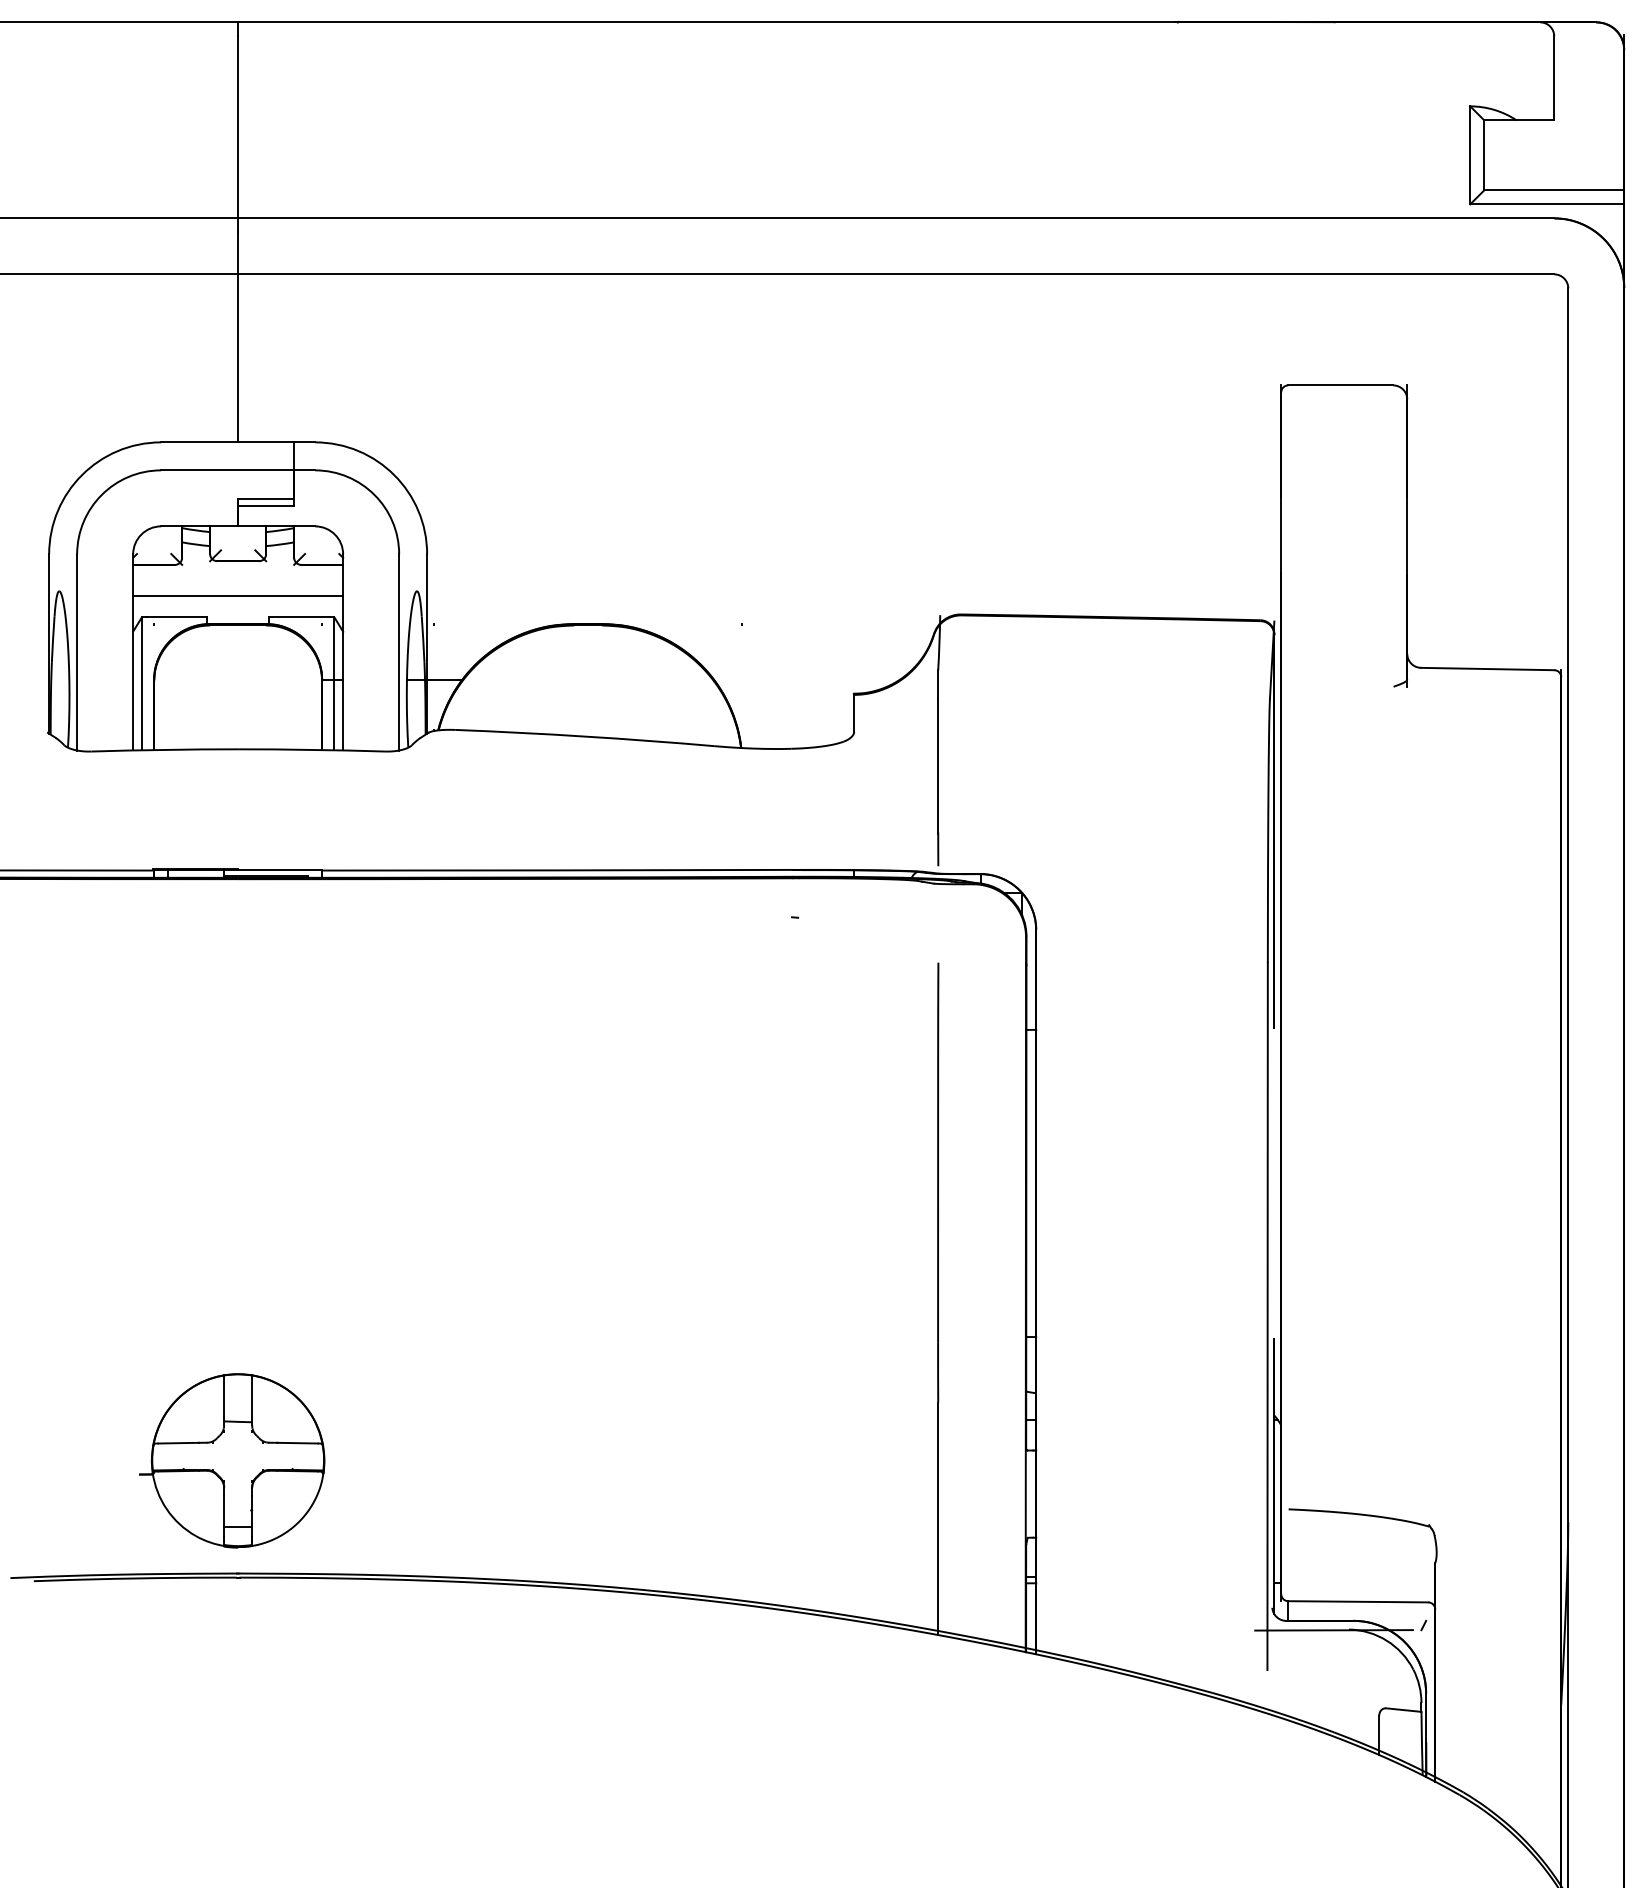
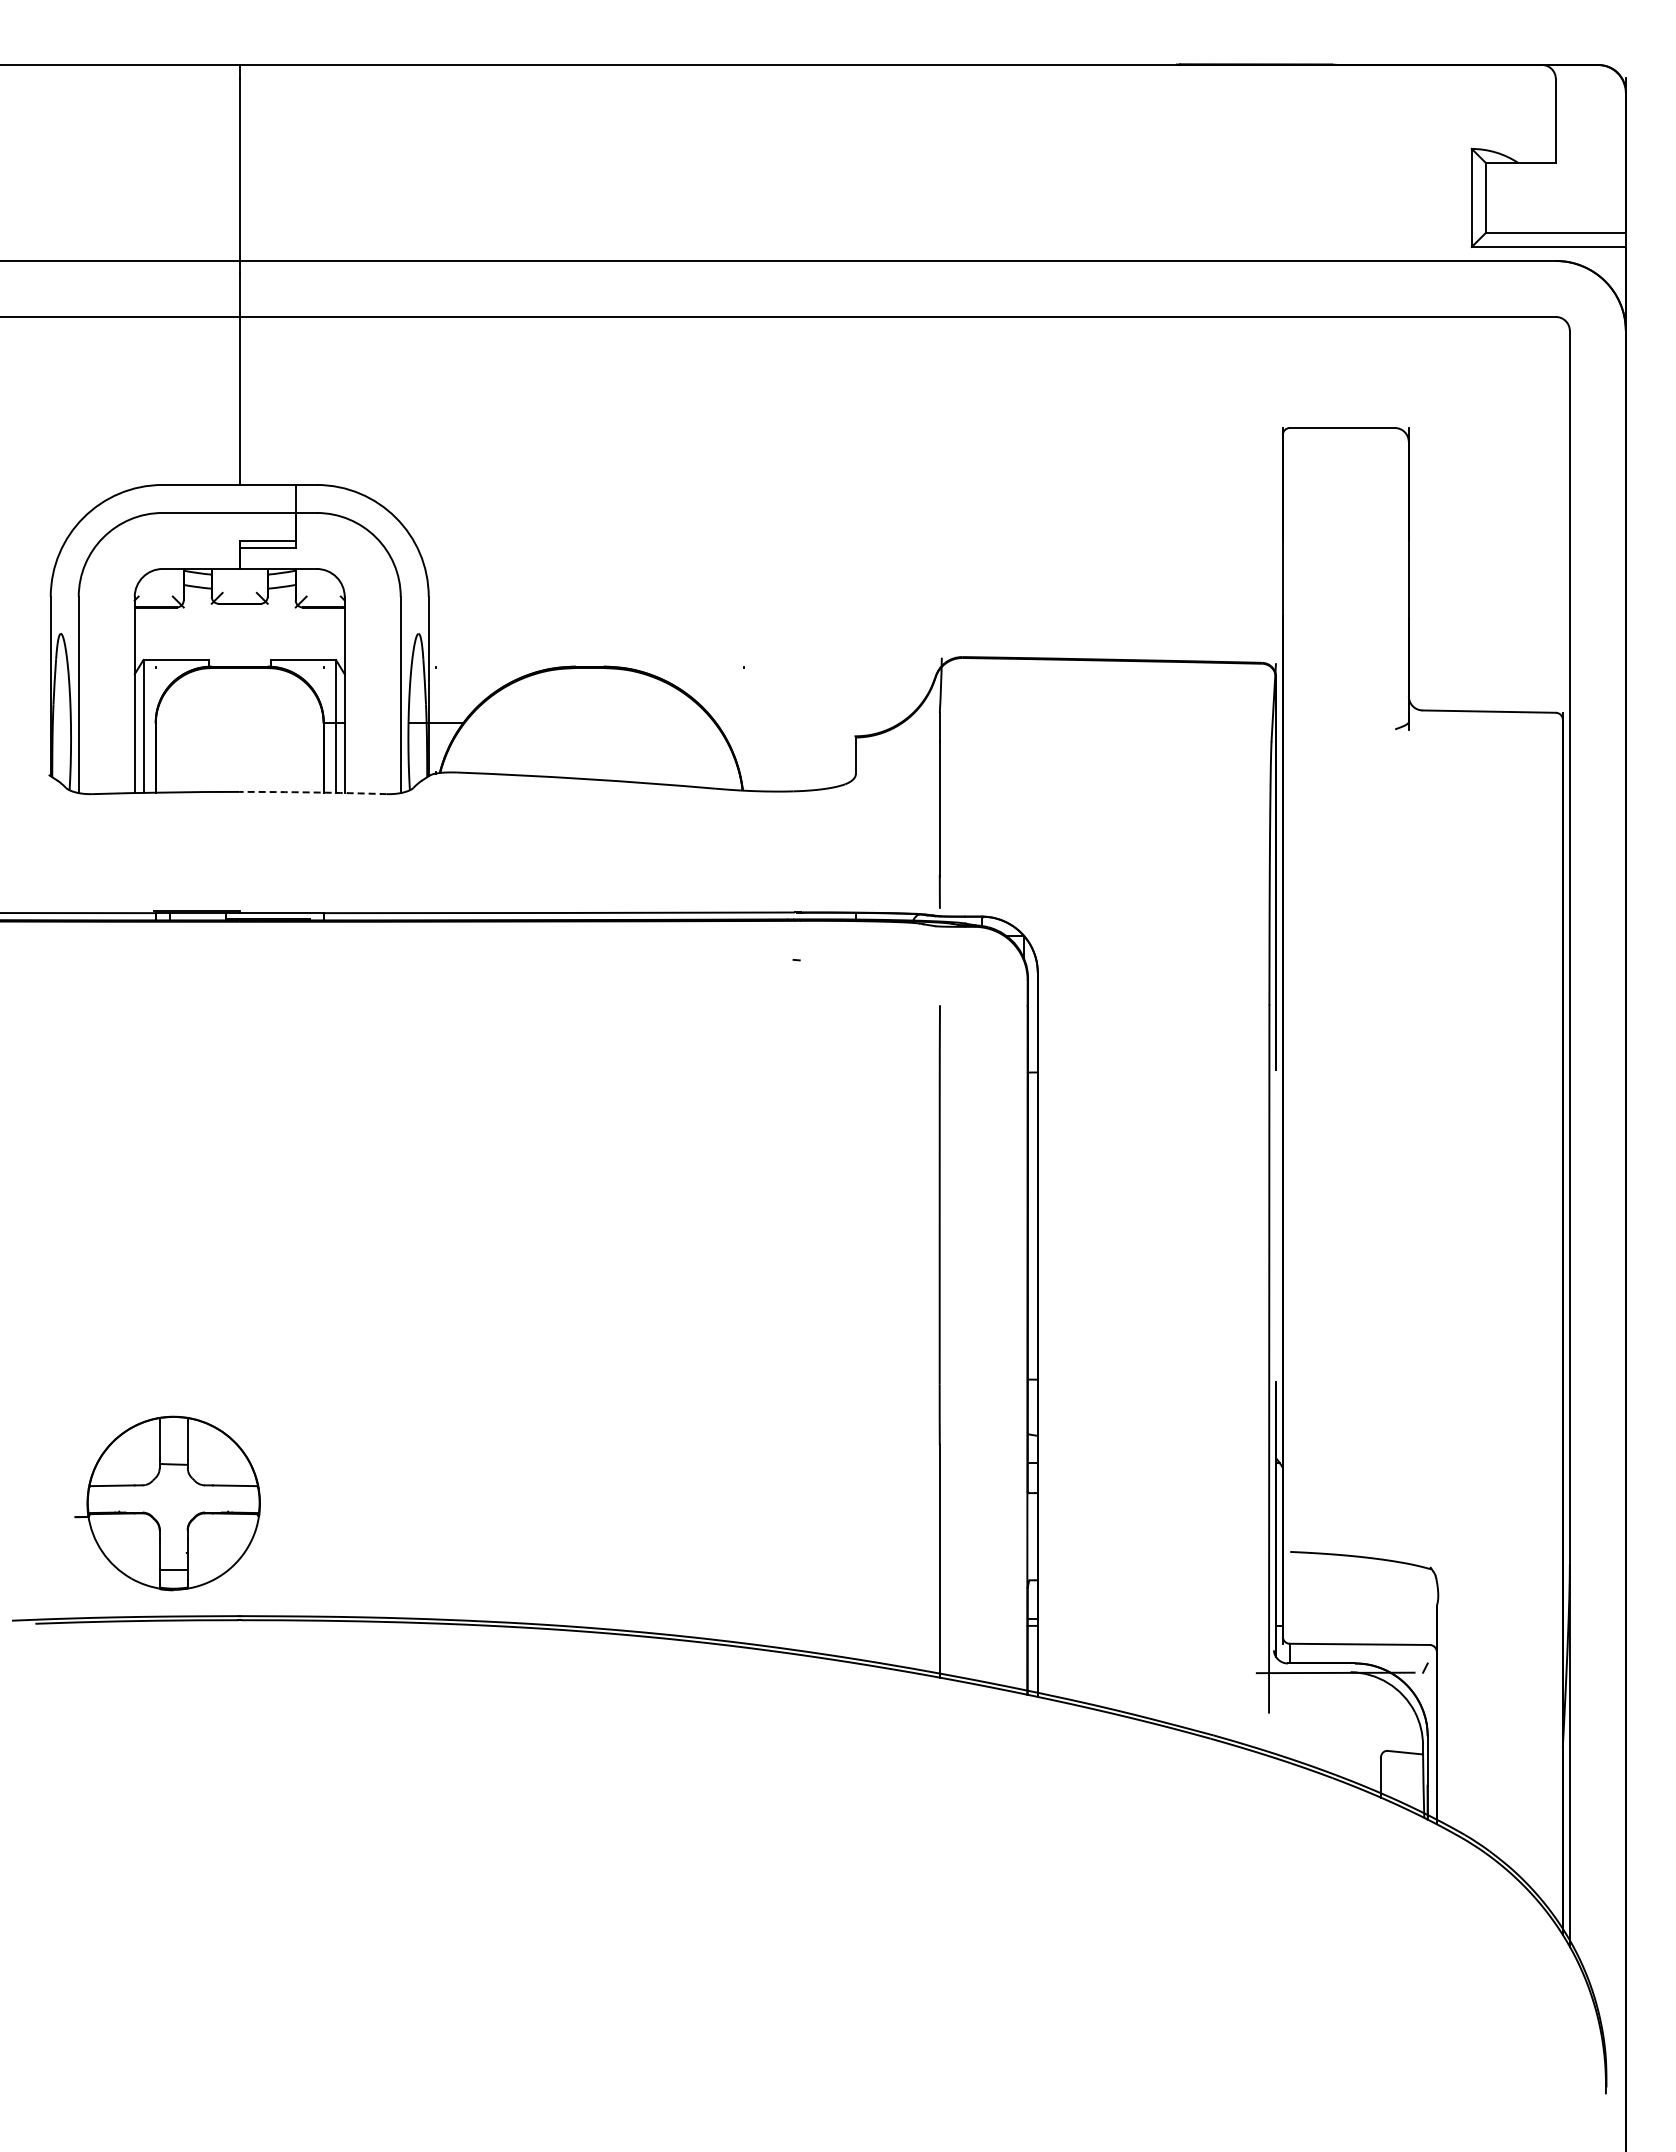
line: (237, 595) -> (239, 638), removed
arc: (311, 749) -> (313, 792), solid -> dashed
part: (231, 1460) -> (167, 1503), moved

